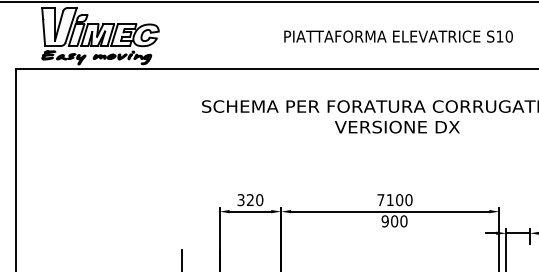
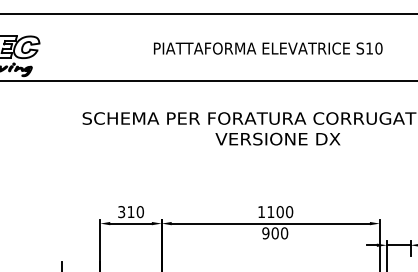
text: (398, 36) -> (268, 48), moved
text: (249, 199) -> (130, 211), 320 -> 310
text: (380, 199) -> (261, 211), 7100 -> 1100

